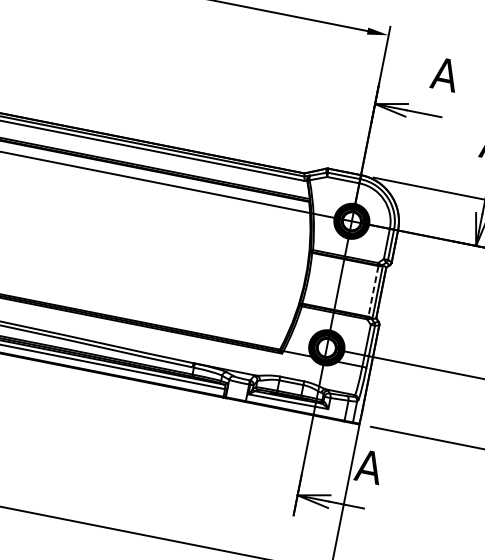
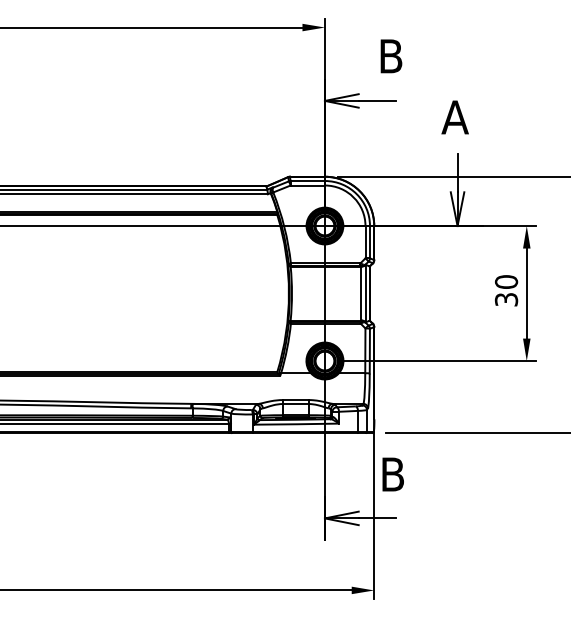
text: (444, 74) -> (390, 56), A -> B
line: (373, 292) -> (361, 294), dashed -> solid
text: (369, 466) -> (392, 474), A -> B

